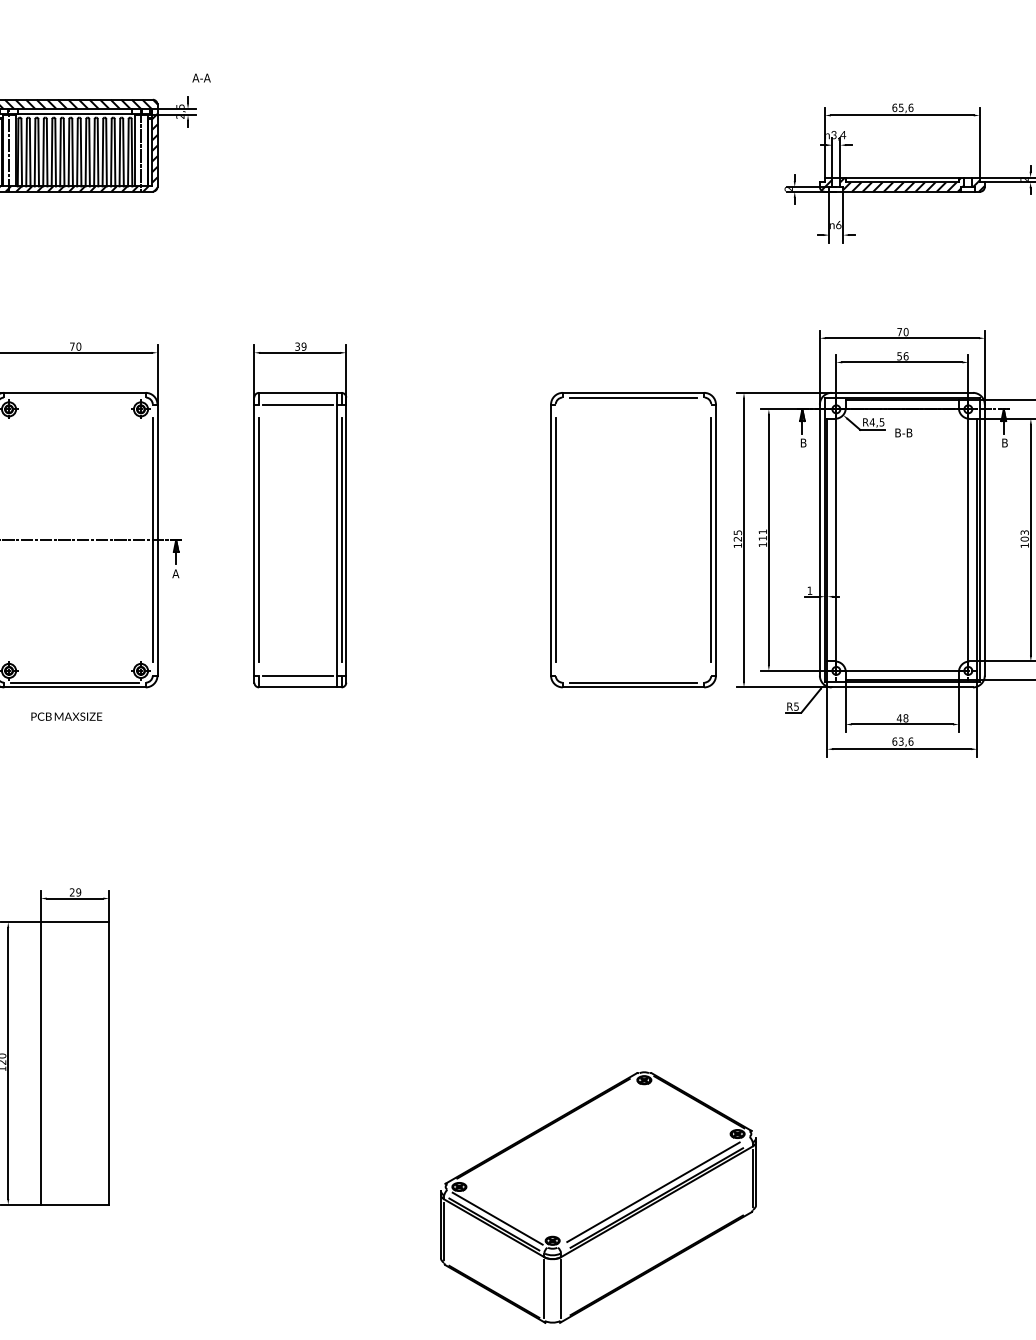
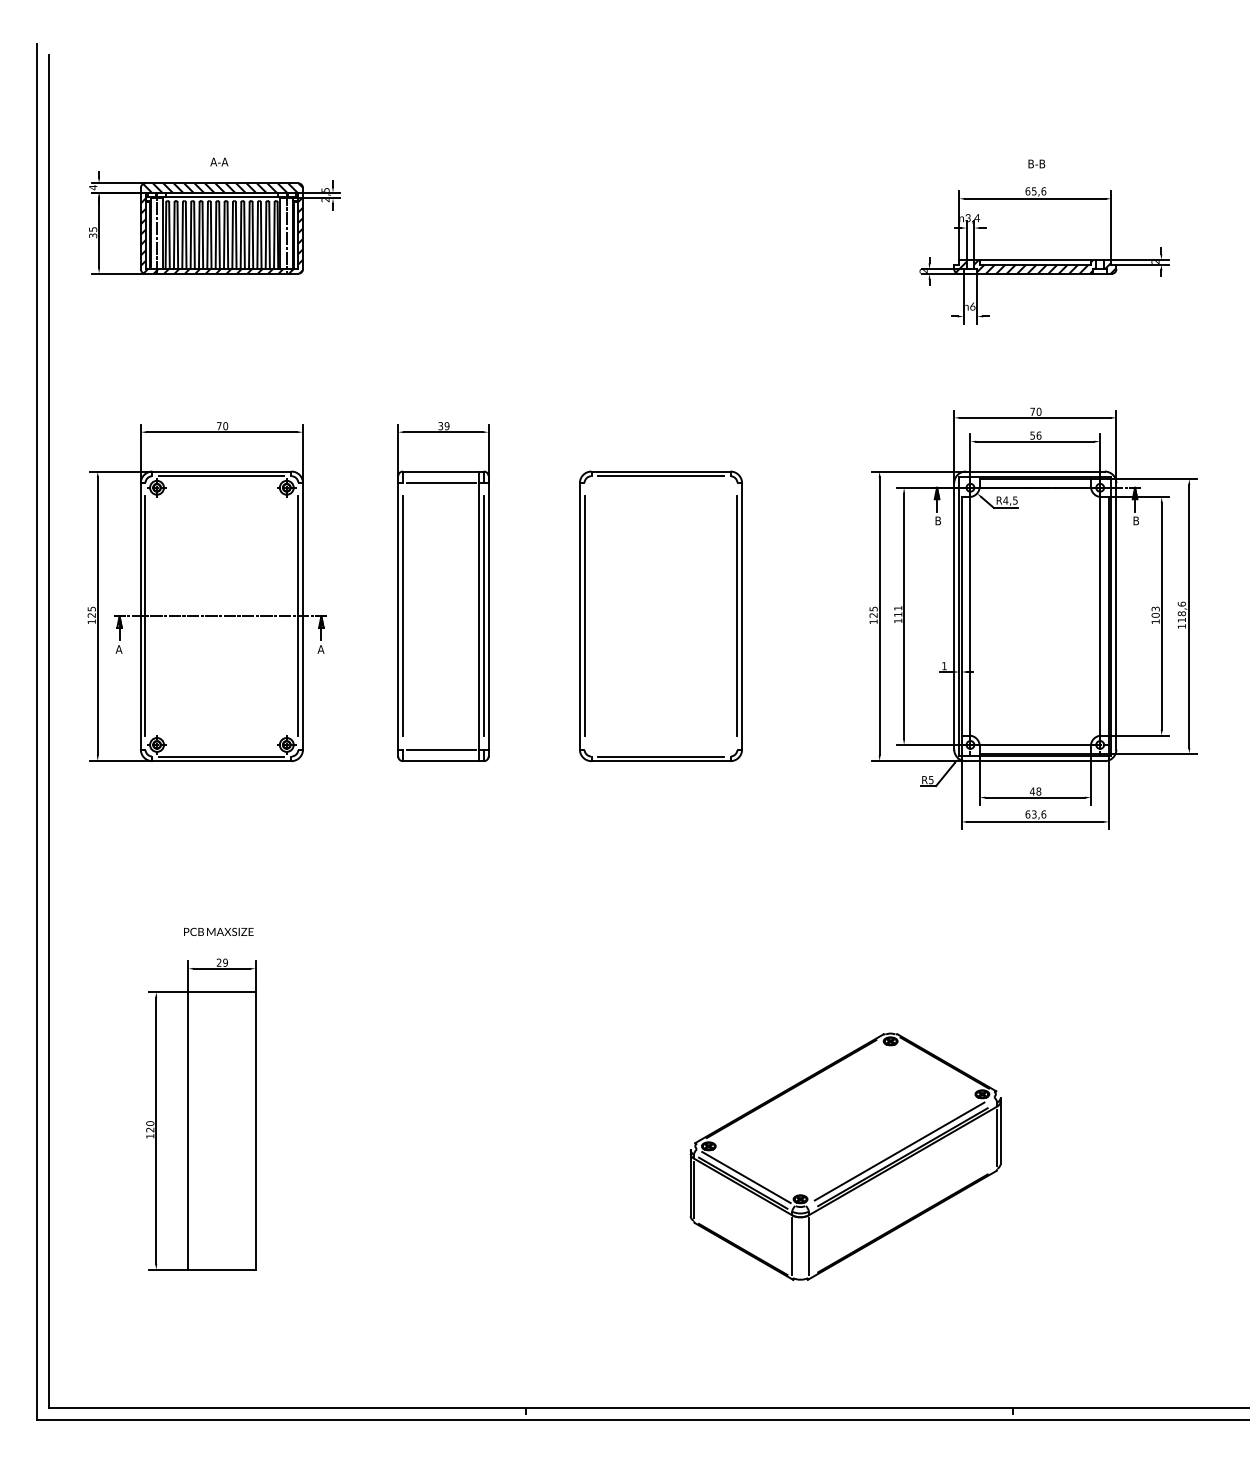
text: (201, 77) -> (219, 161), moved
line: (74, 397) -> (221, 476), added
text: (903, 432) -> (1036, 163), moved
part: (632, 539) -> (660, 615), moved
text: (66, 716) -> (218, 931), moved
part: (598, 1197) -> (845, 1156), moved

